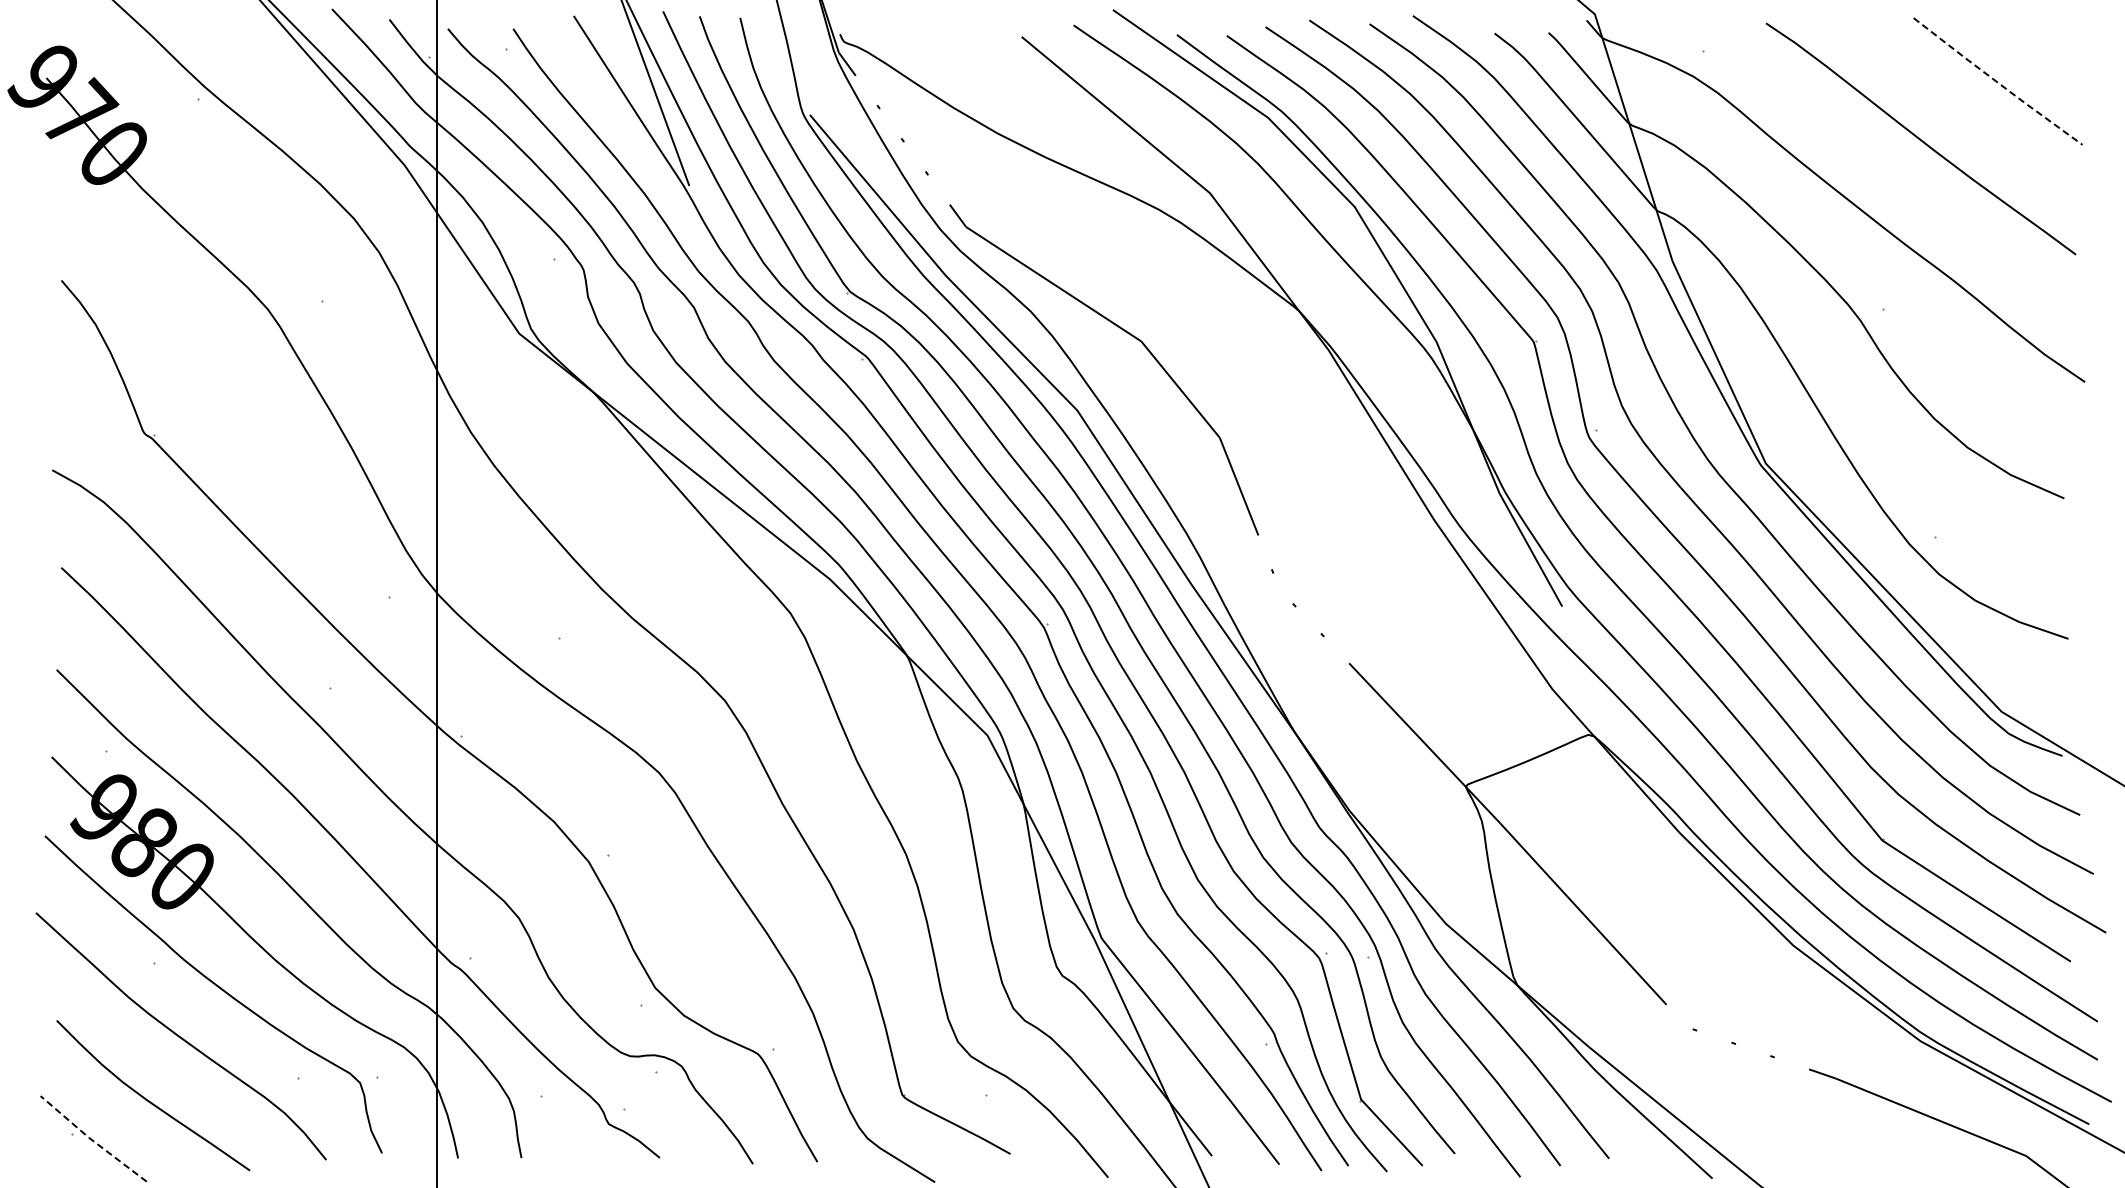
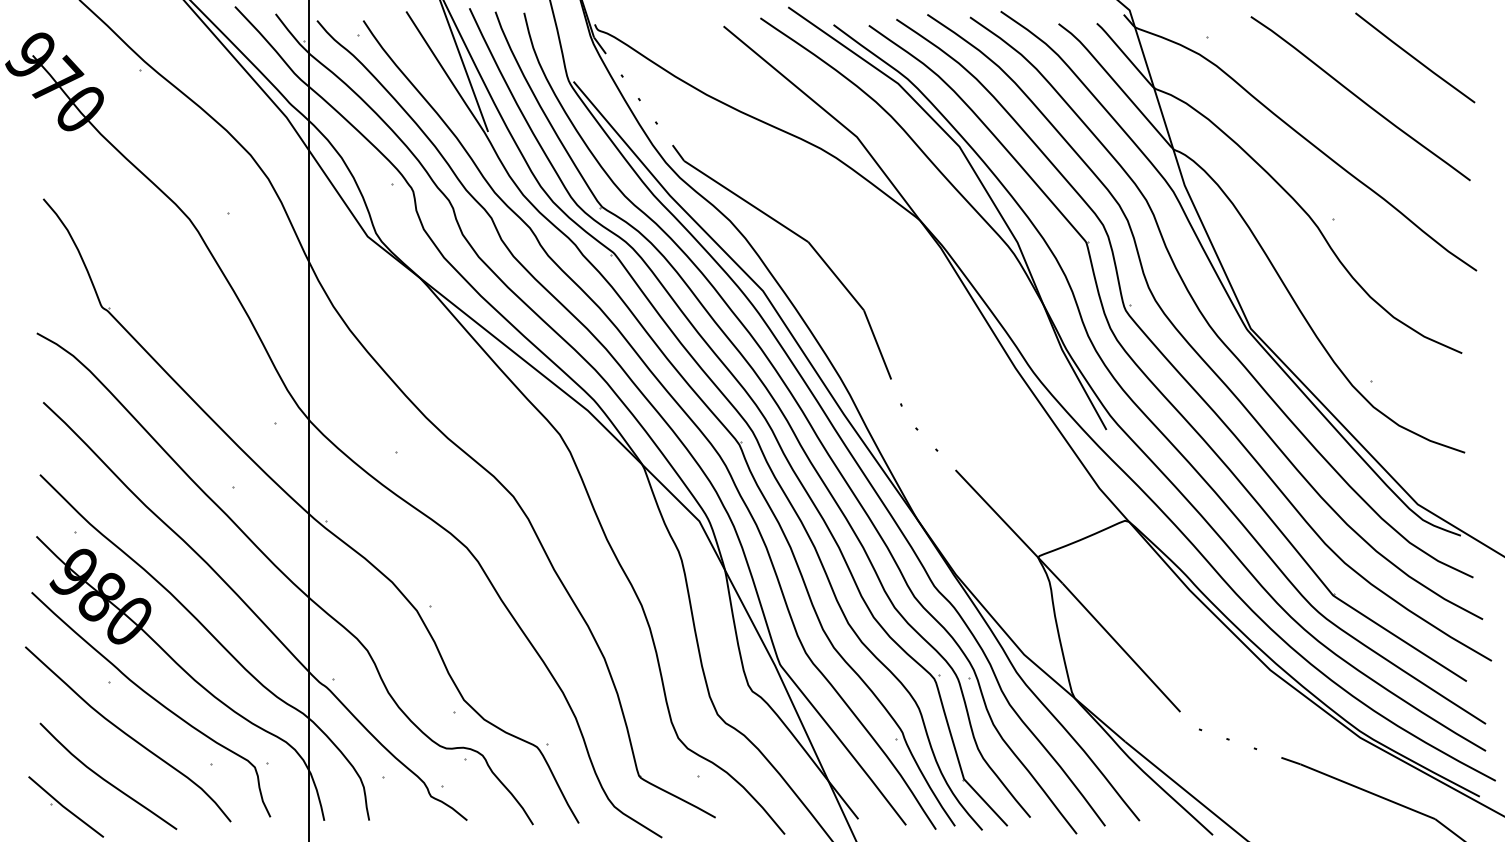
line: (1997, 82) -> (1414, 58), dashed -> solid
line: (92, 1140) -> (65, 808), dashed -> solid

